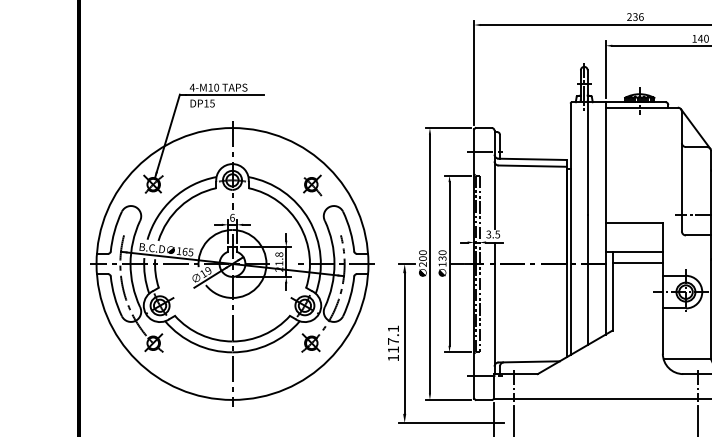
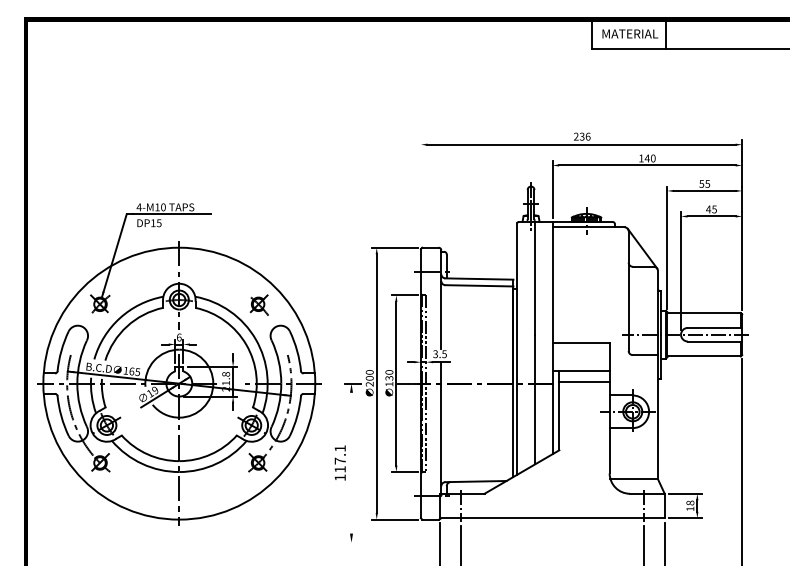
line: (473, 72) -> (420, 192), removed
line: (404, 342) -> (351, 462), removed
line: (450, 422) -> (397, 542), removed

